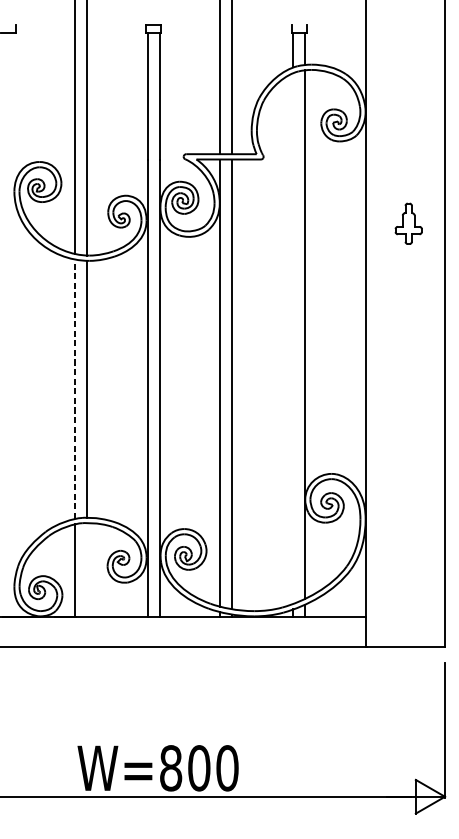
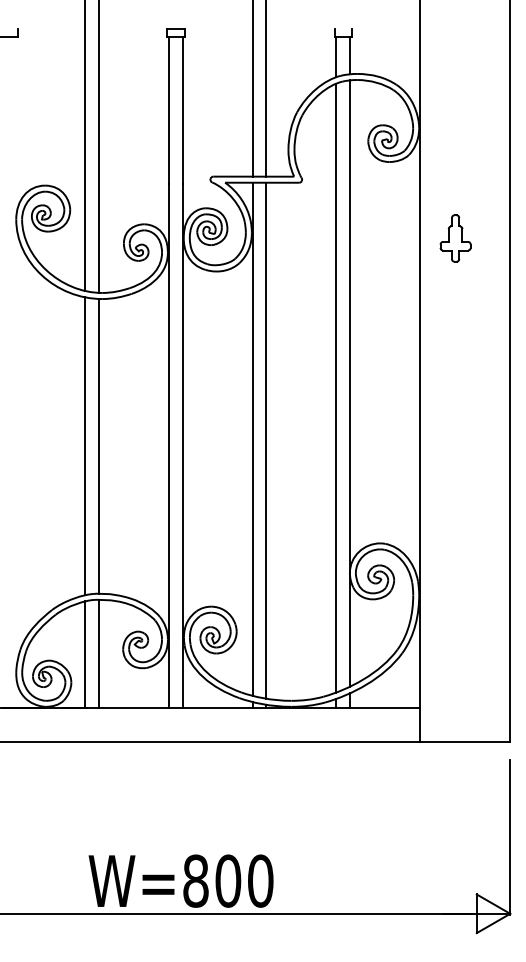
part: (408, 223) -> (455, 238), moved
line: (293, 337) -> (336, 387), added
line: (74, 389) -> (85, 446), dashed -> solid
line: (86, 569) -> (99, 653), added

